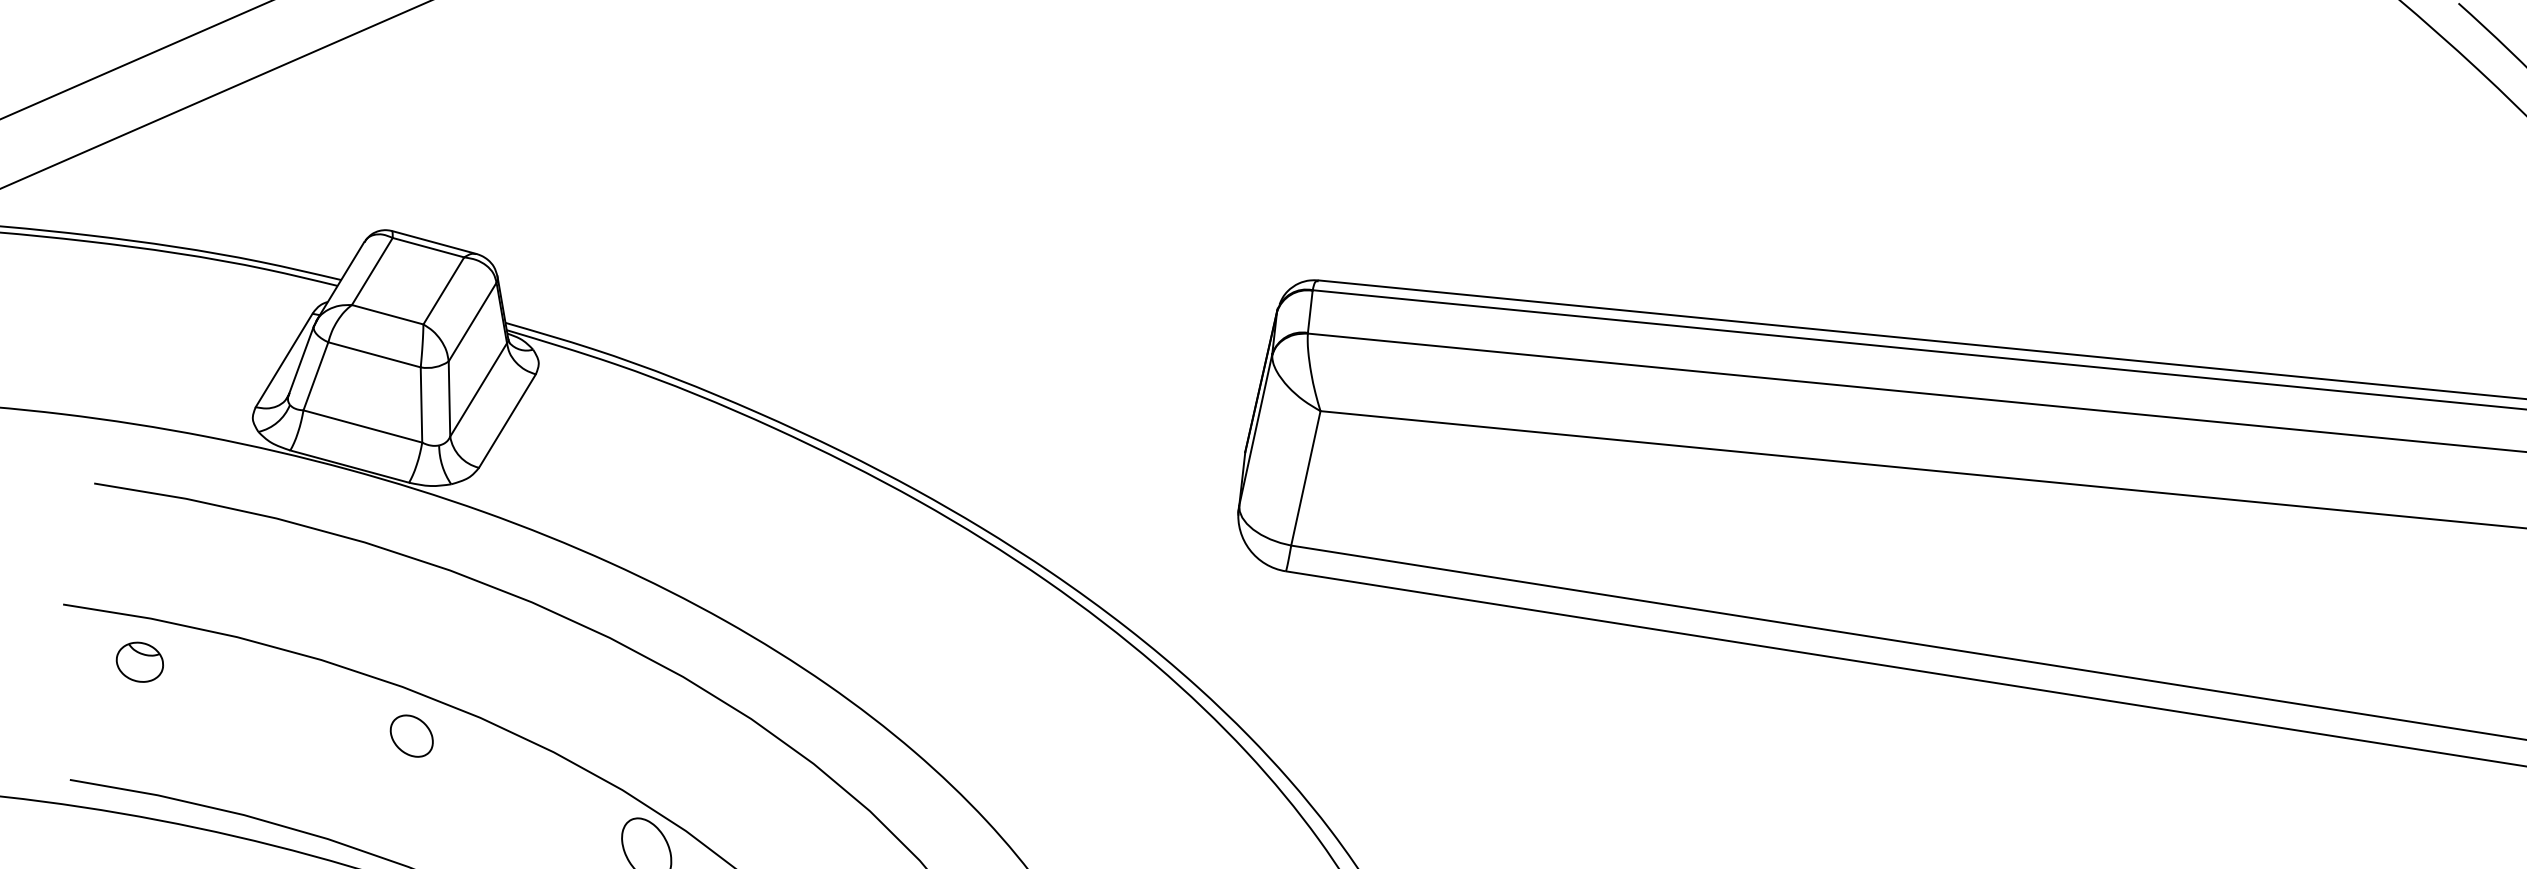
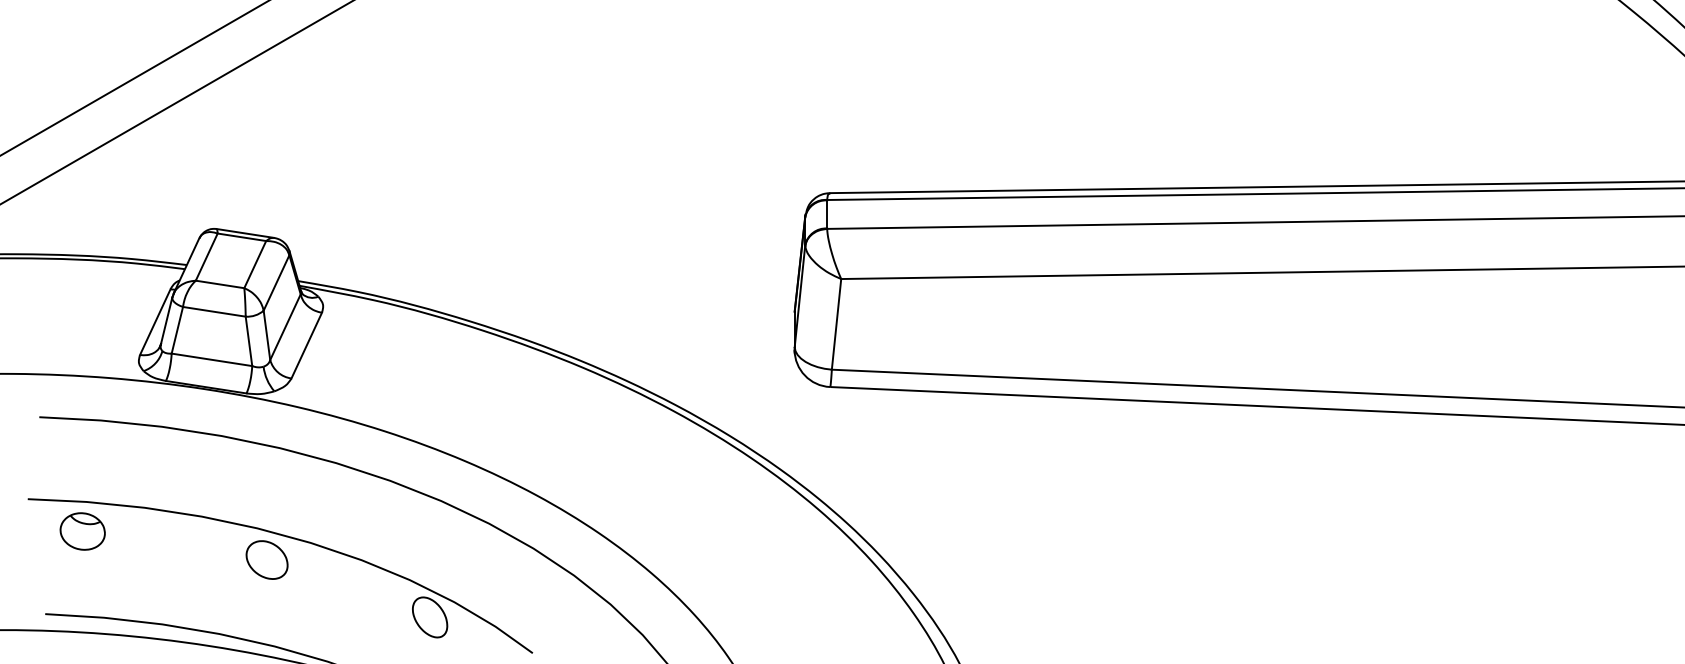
part: (139, 662) -> (82, 531), size x1.43
part: (411, 735) -> (266, 559), size x1.43

